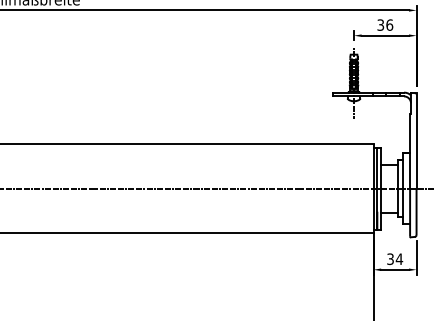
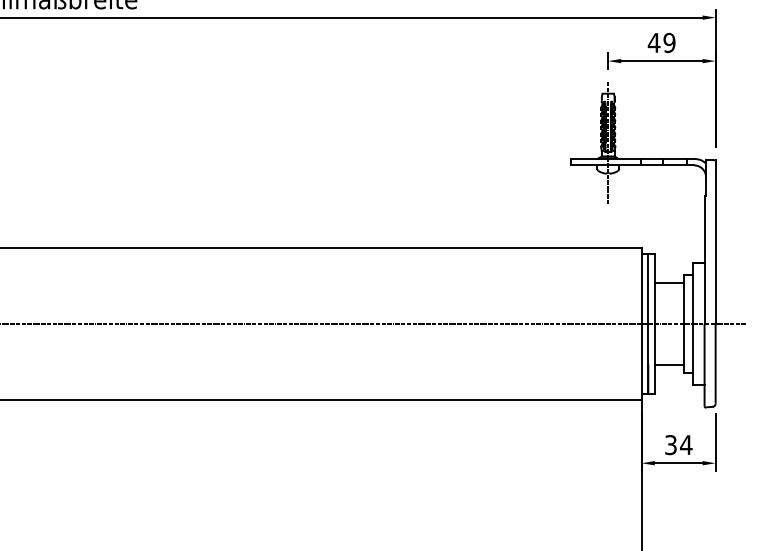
text: (385, 24) -> (662, 41), 36 -> 49

